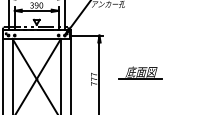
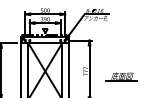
part: (140, 72) -> (121, 76), moved

